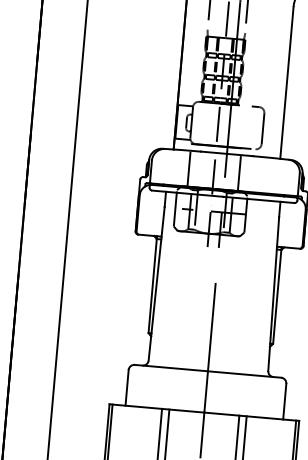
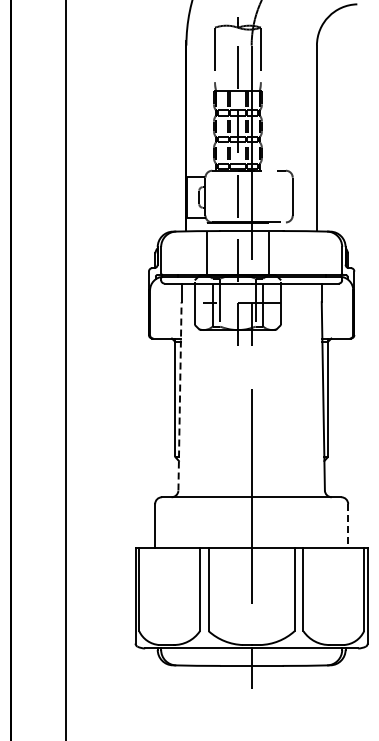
line: (157, 283) -> (180, 395), solid -> dashed
line: (285, 401) -> (348, 525), solid -> dashed

